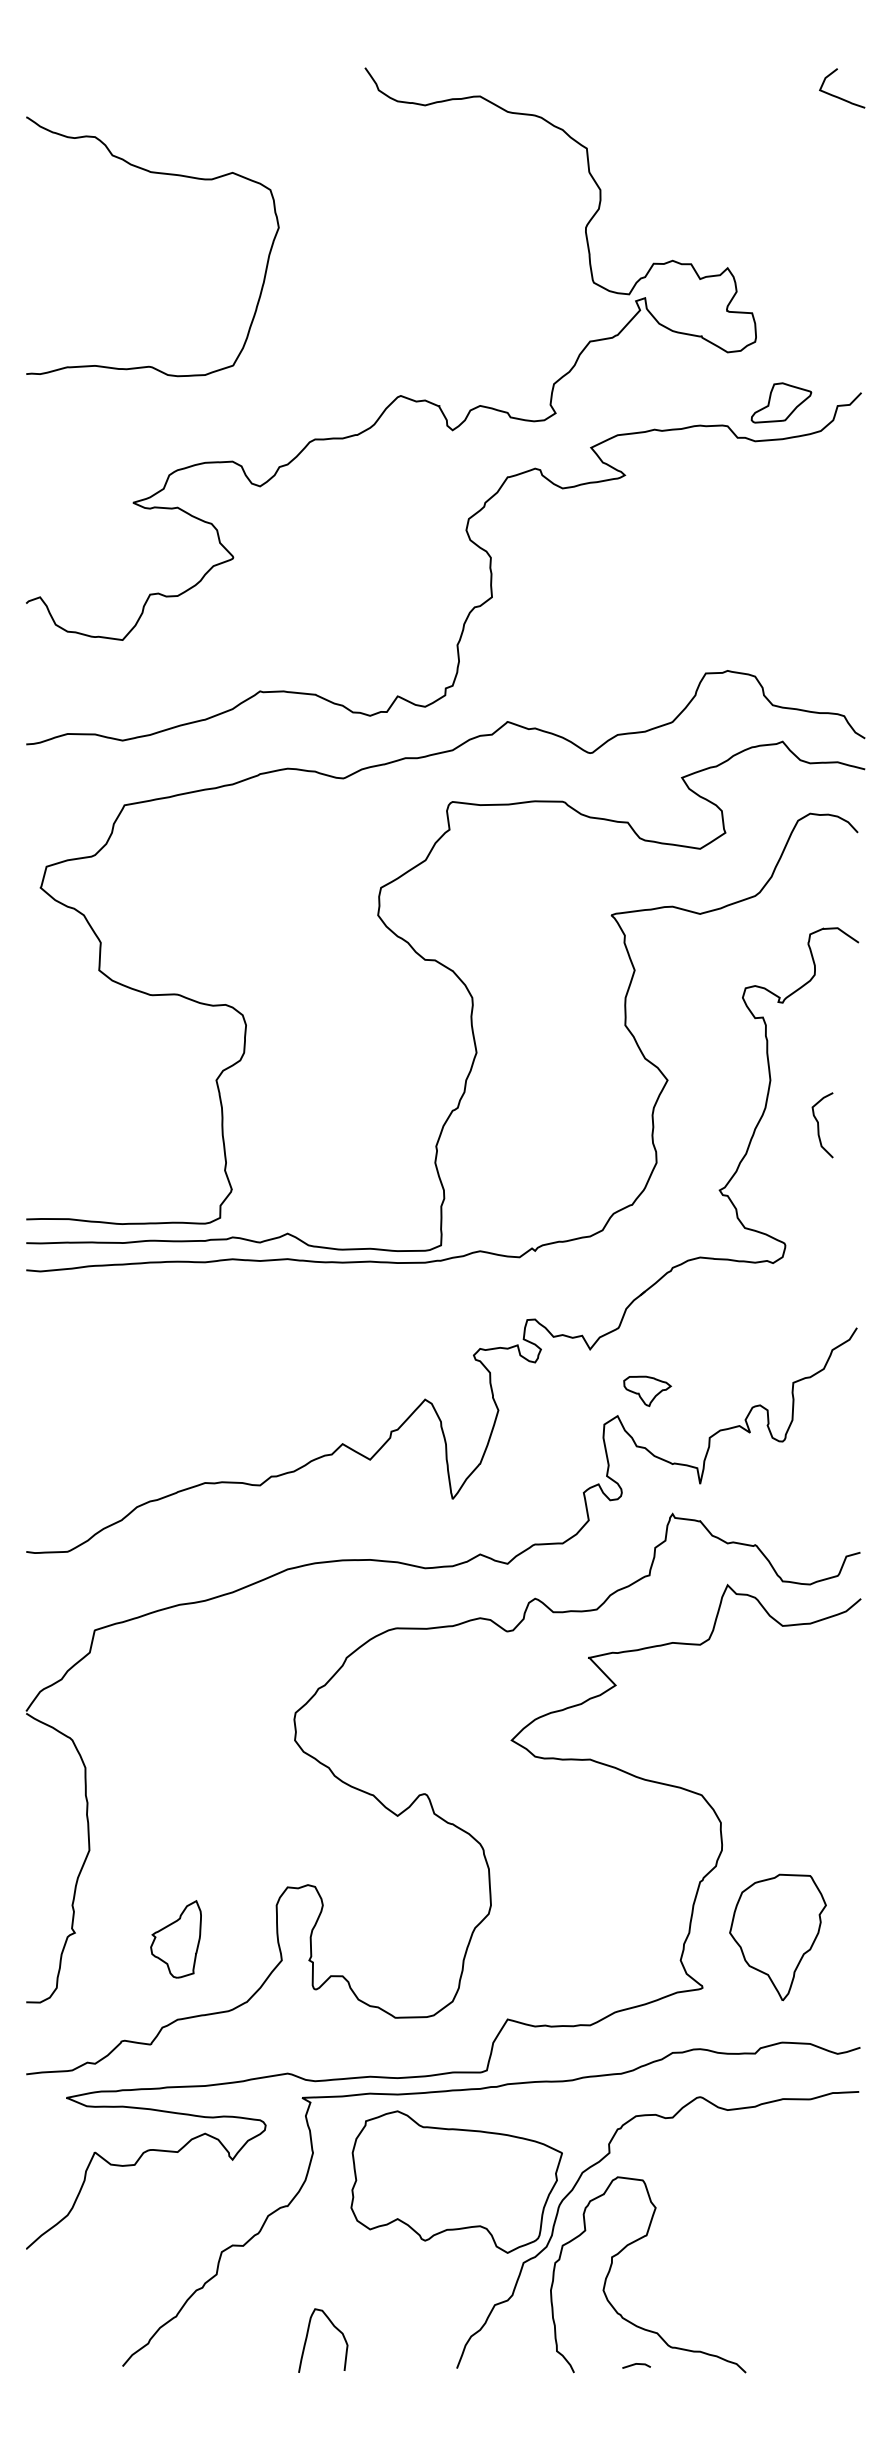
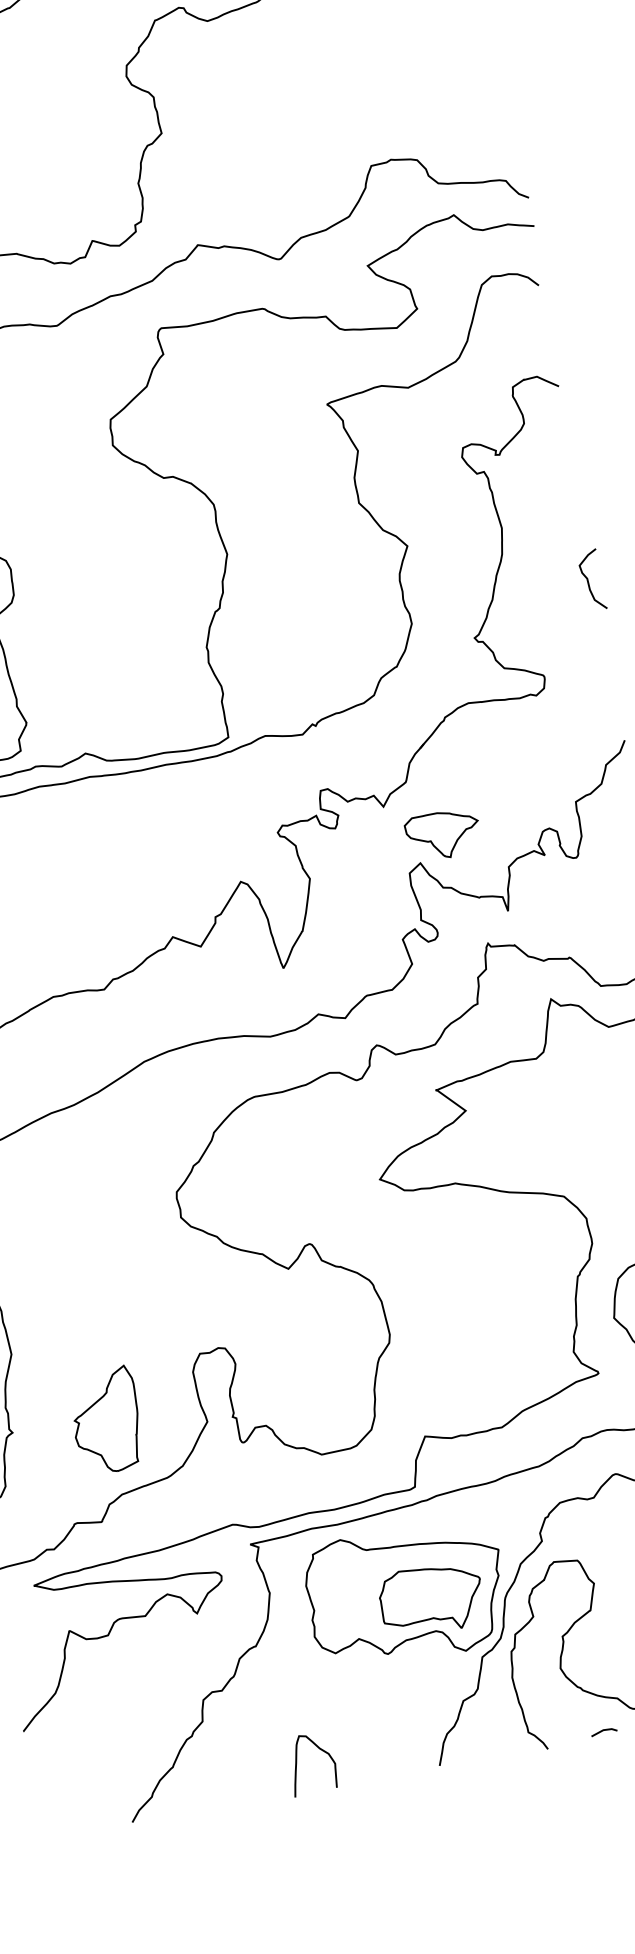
curve: (819, 1125) -> (589, 581), moved
part: (647, 1391) -> (443, 835), size x1.67
part: (175, 1939) -> (106, 1421), size x1.43
part: (481, 2191) -> (431, 1599), added

